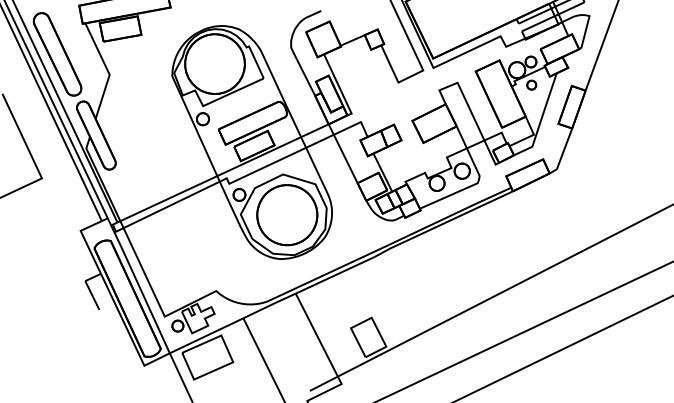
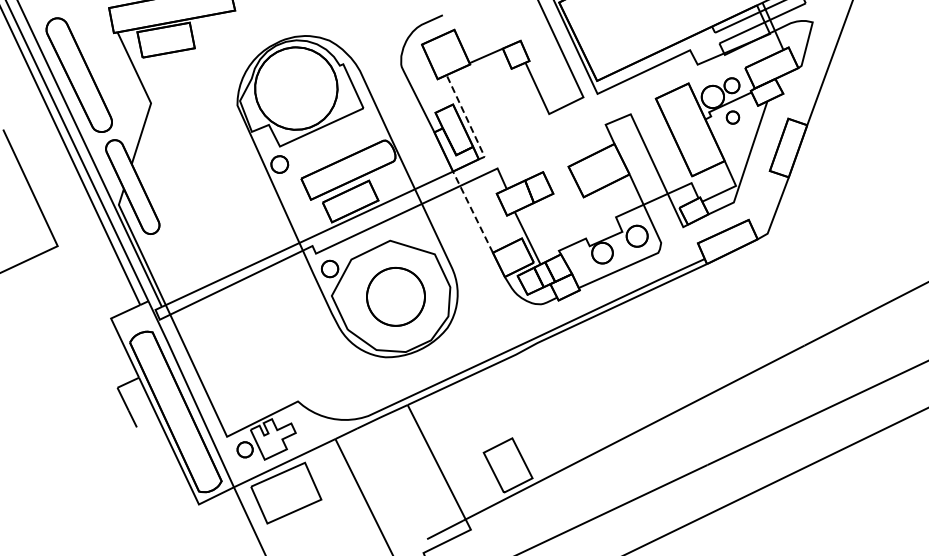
line: (339, 86) -> (467, 119), solid -> dashed
line: (342, 153) -> (472, 211), solid -> dashed
part: (286, 214) -> (395, 296), size x0.7

